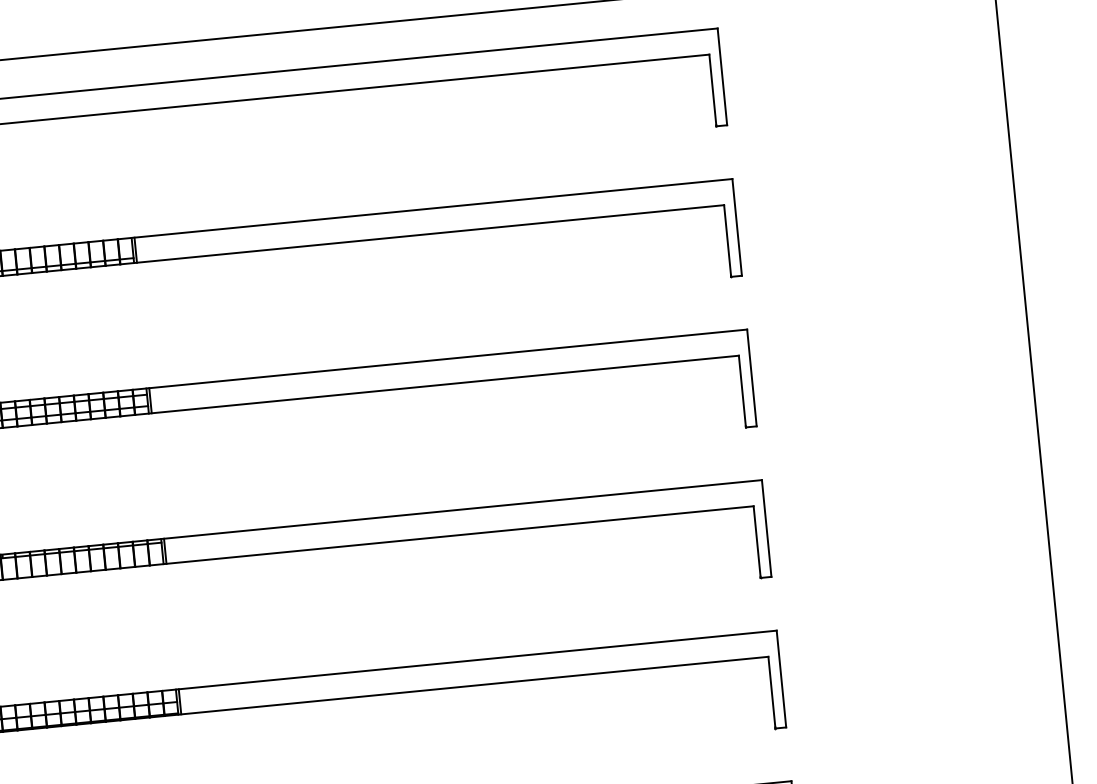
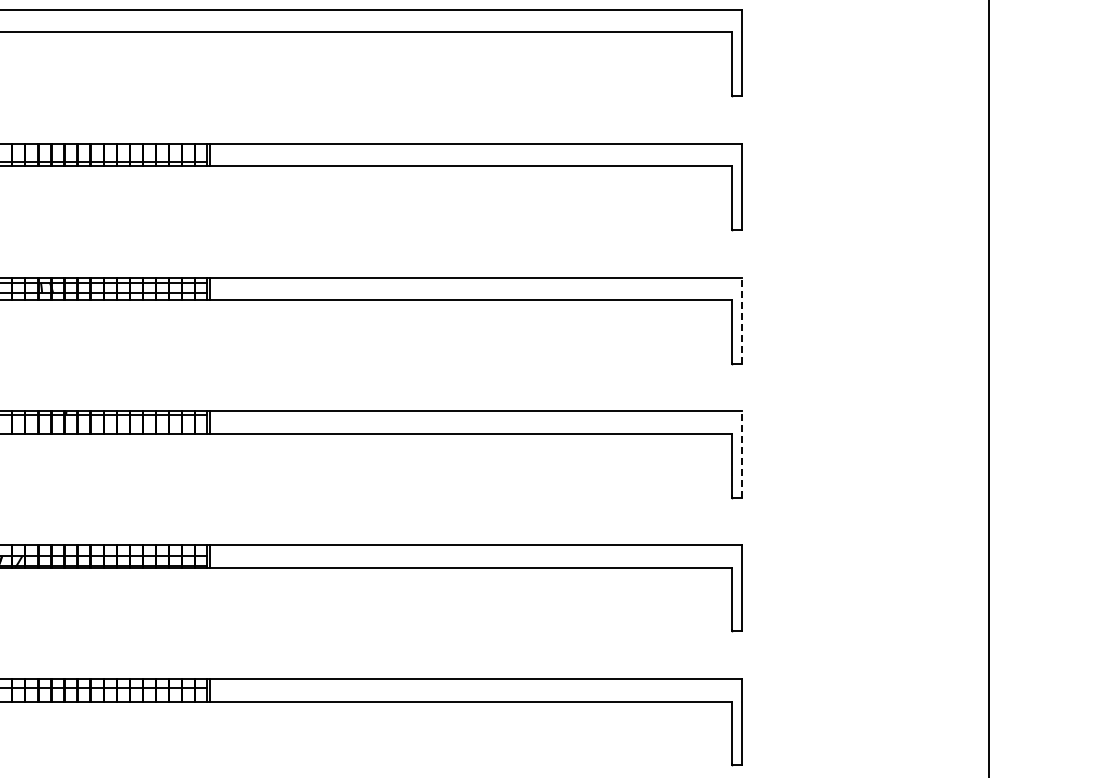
line: (751, 377) -> (741, 320), solid -> dashed
line: (766, 527) -> (741, 453), solid -> dashed

